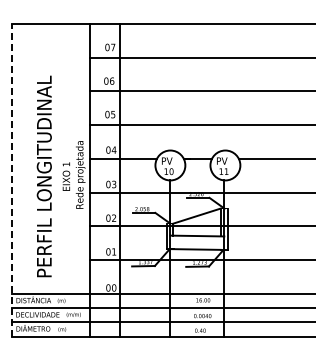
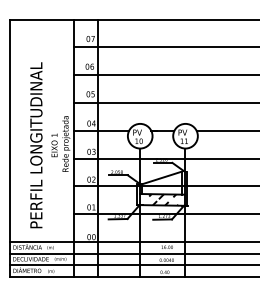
line: (12, 179) -> (10, 147), dashed -> solid
hatch: (193, 242) -> (159, 199), added

